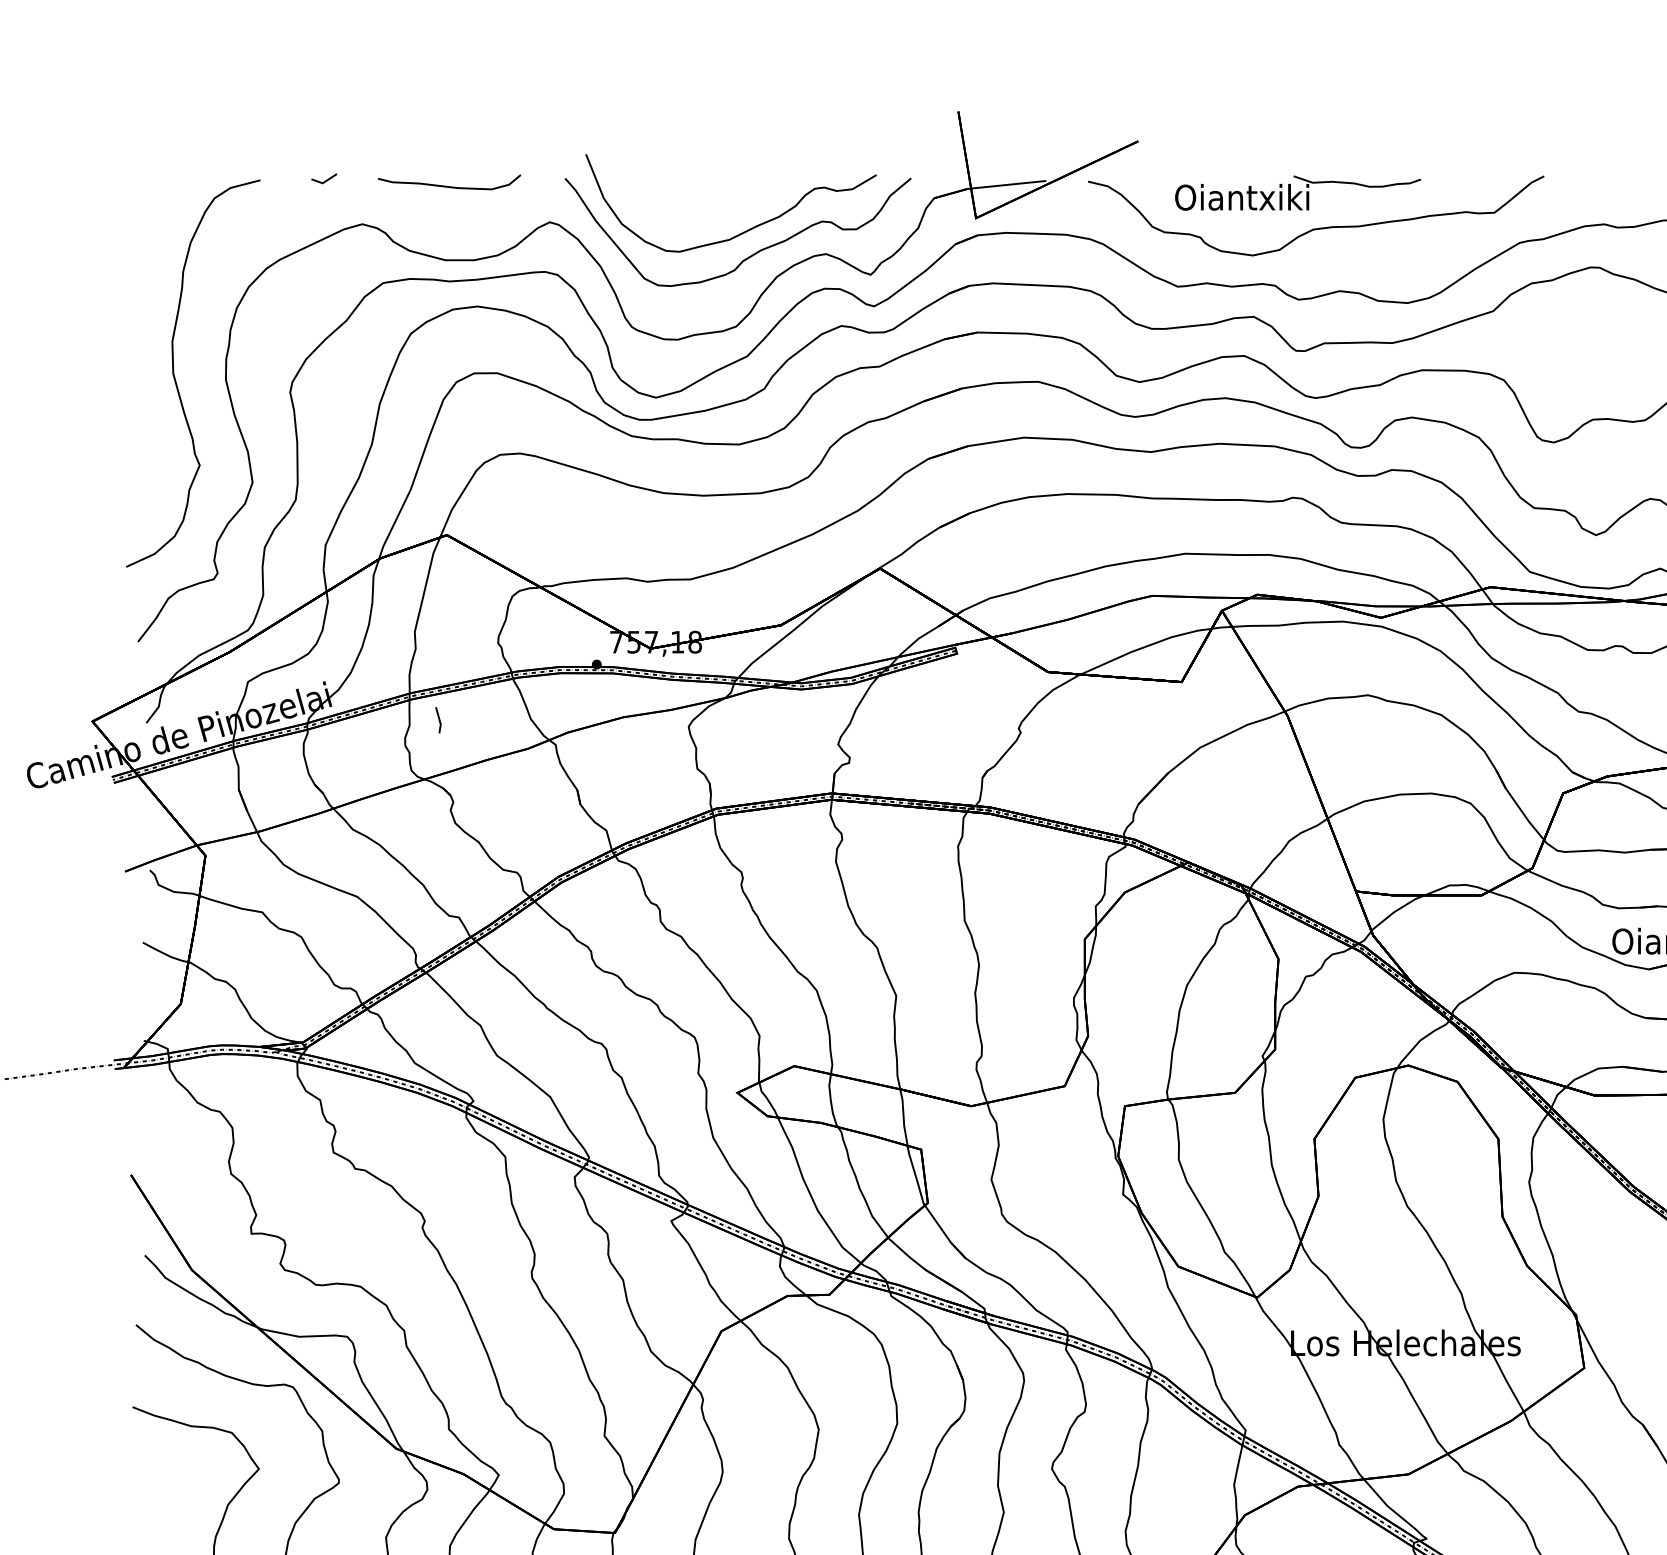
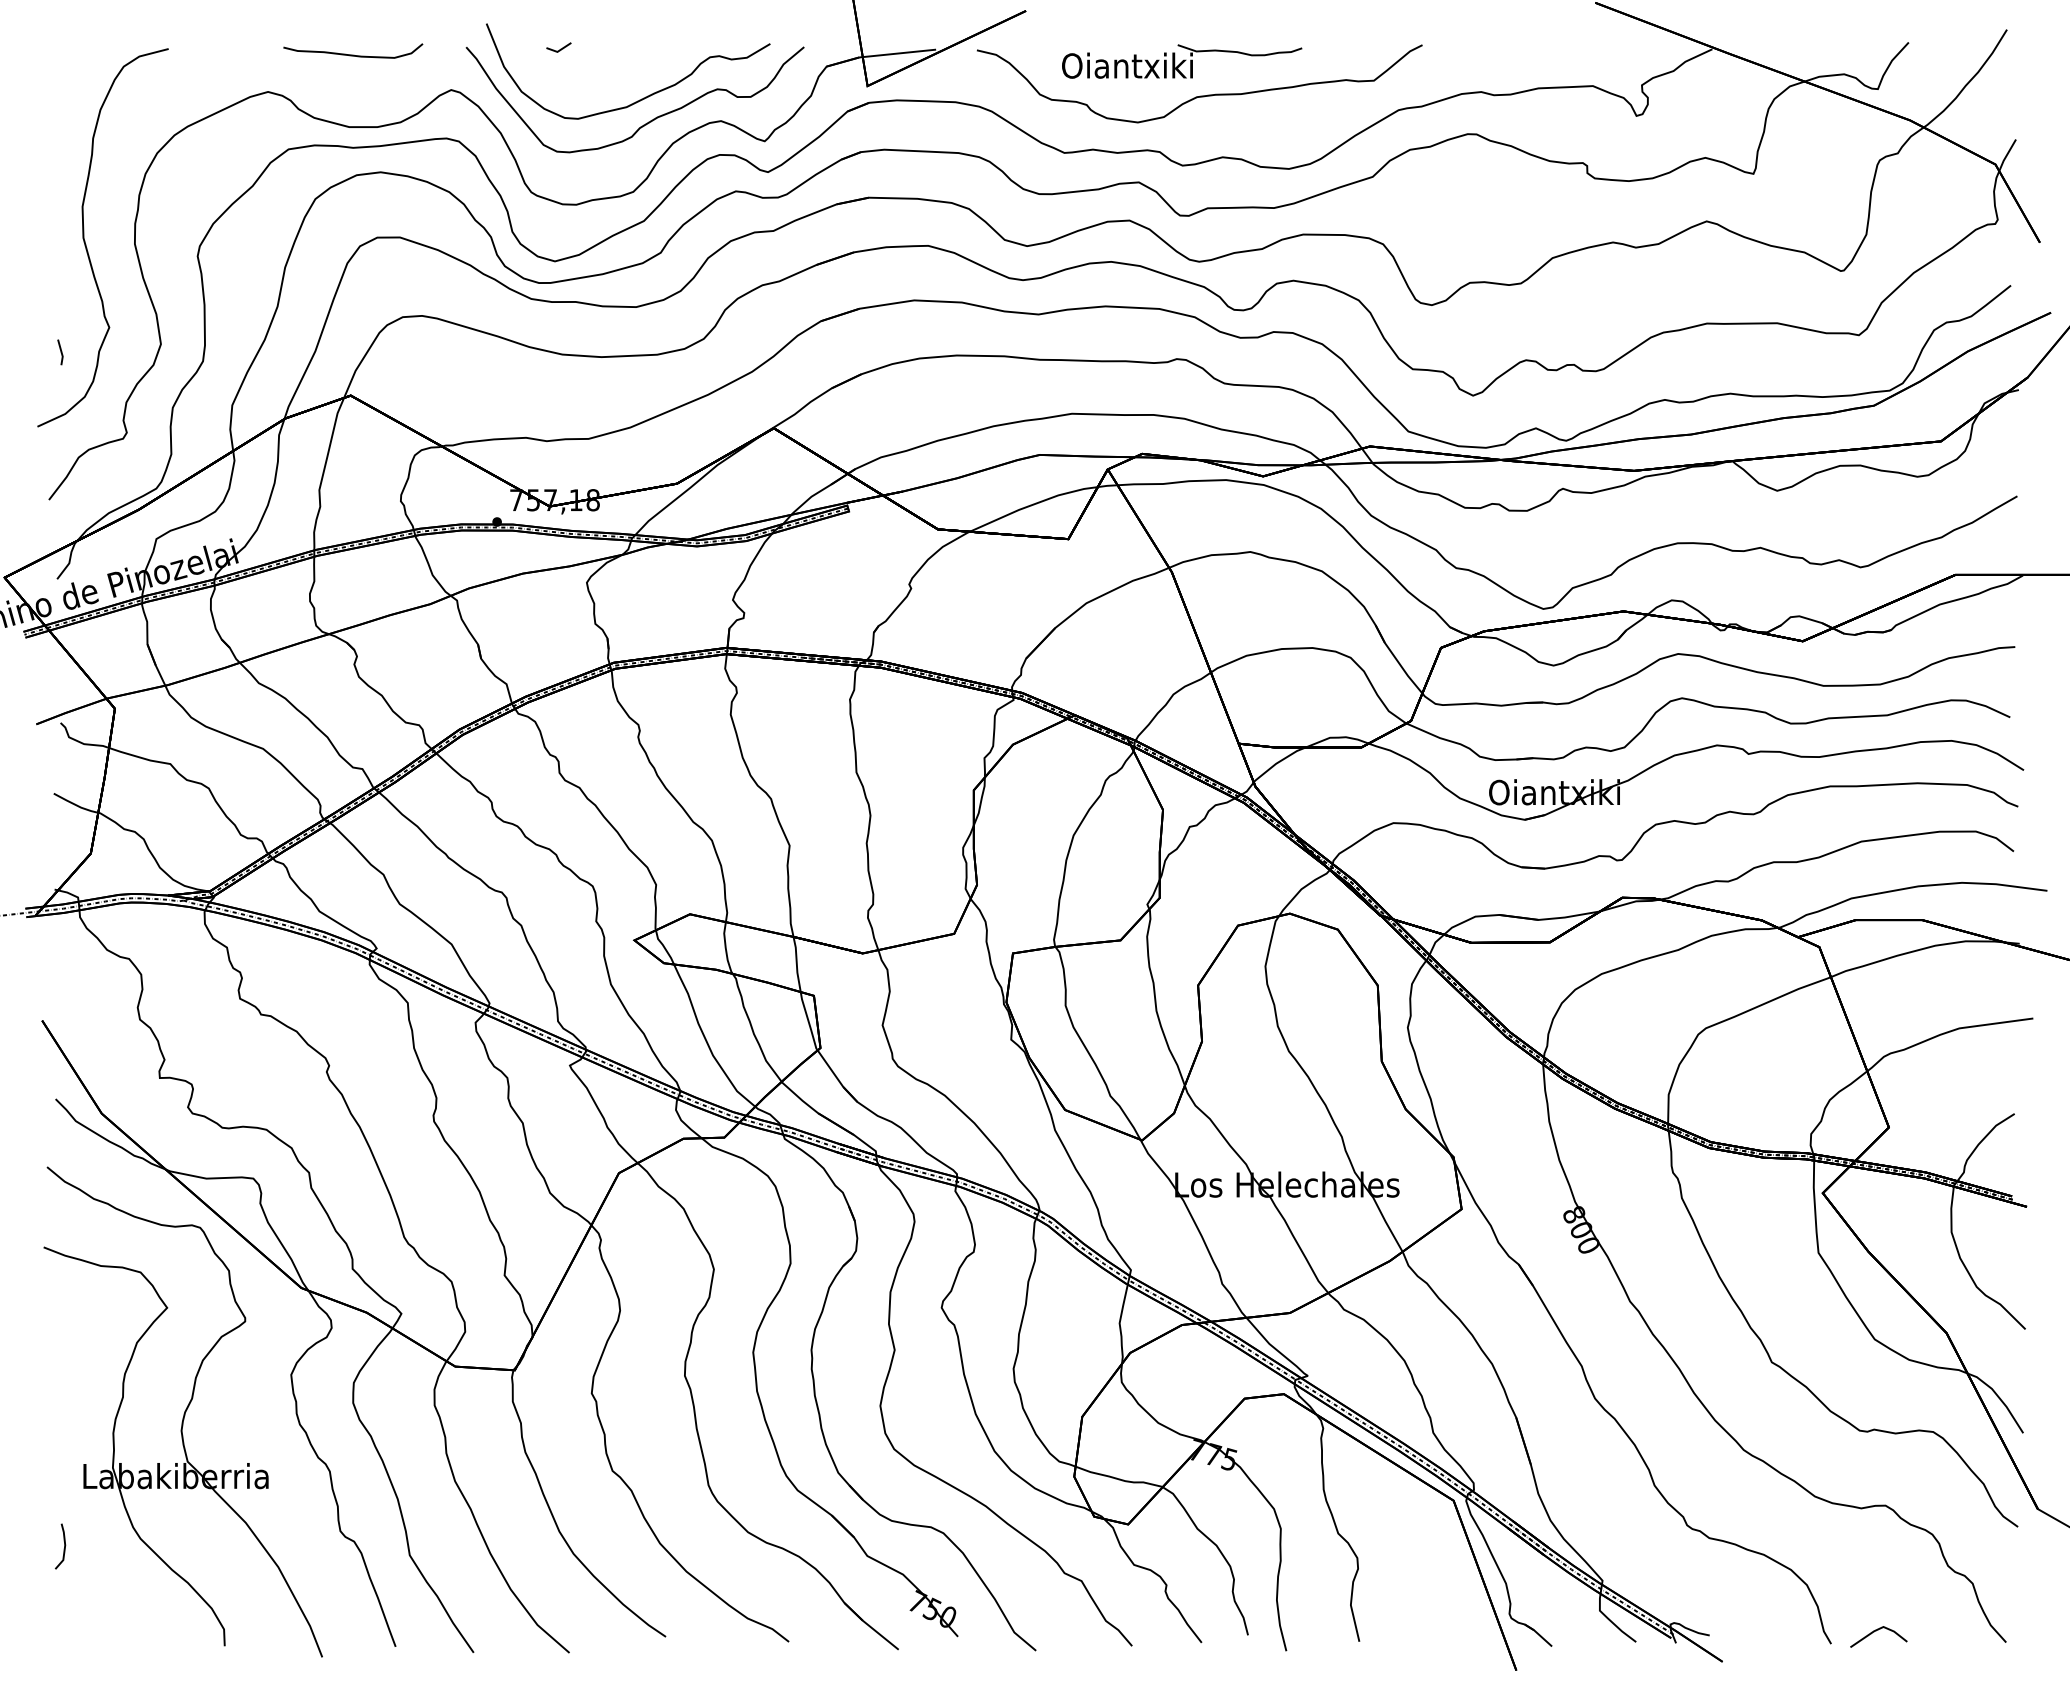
line: (325, 179) -> (560, 48), moved
line: (438, 720) -> (60, 352), moved

